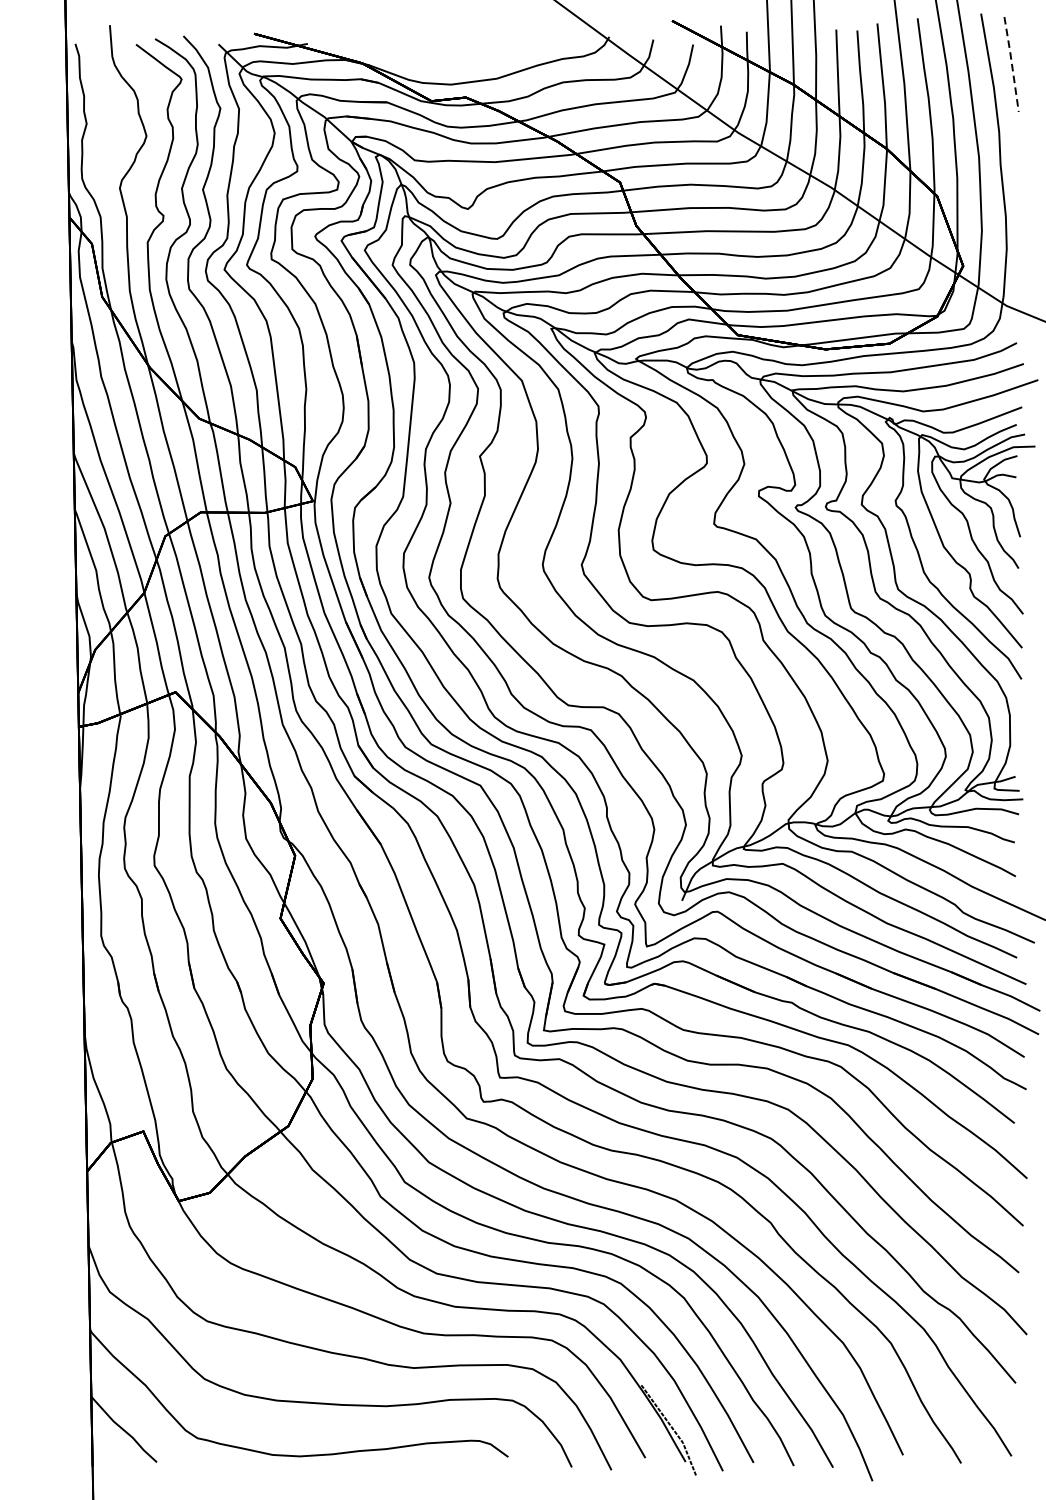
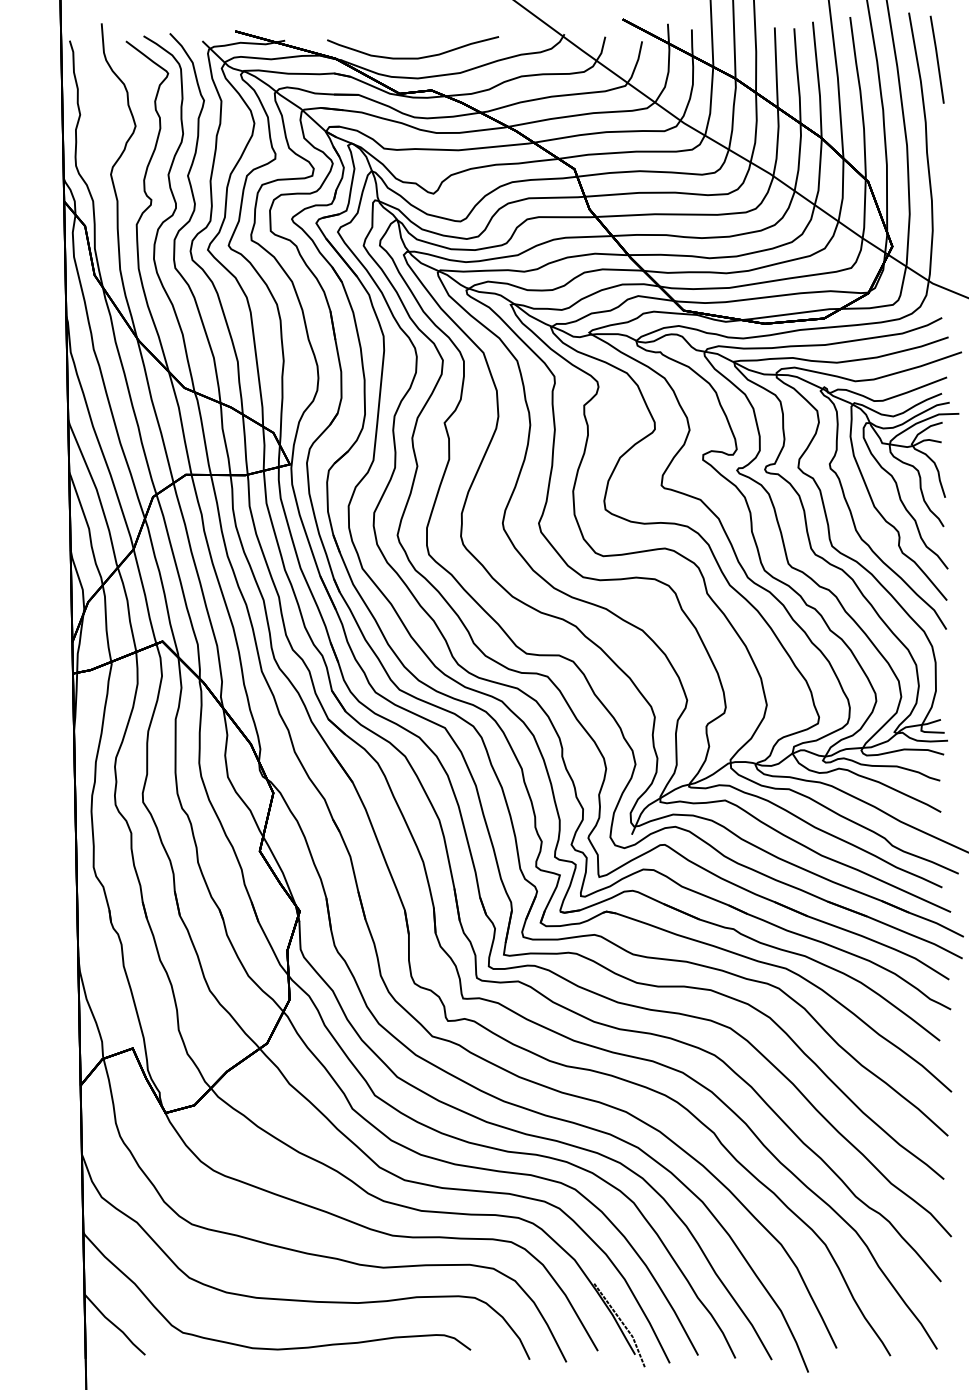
curve: (446, 62) -> (413, 57), added
line: (1011, 64) -> (937, 59), dashed -> solid

